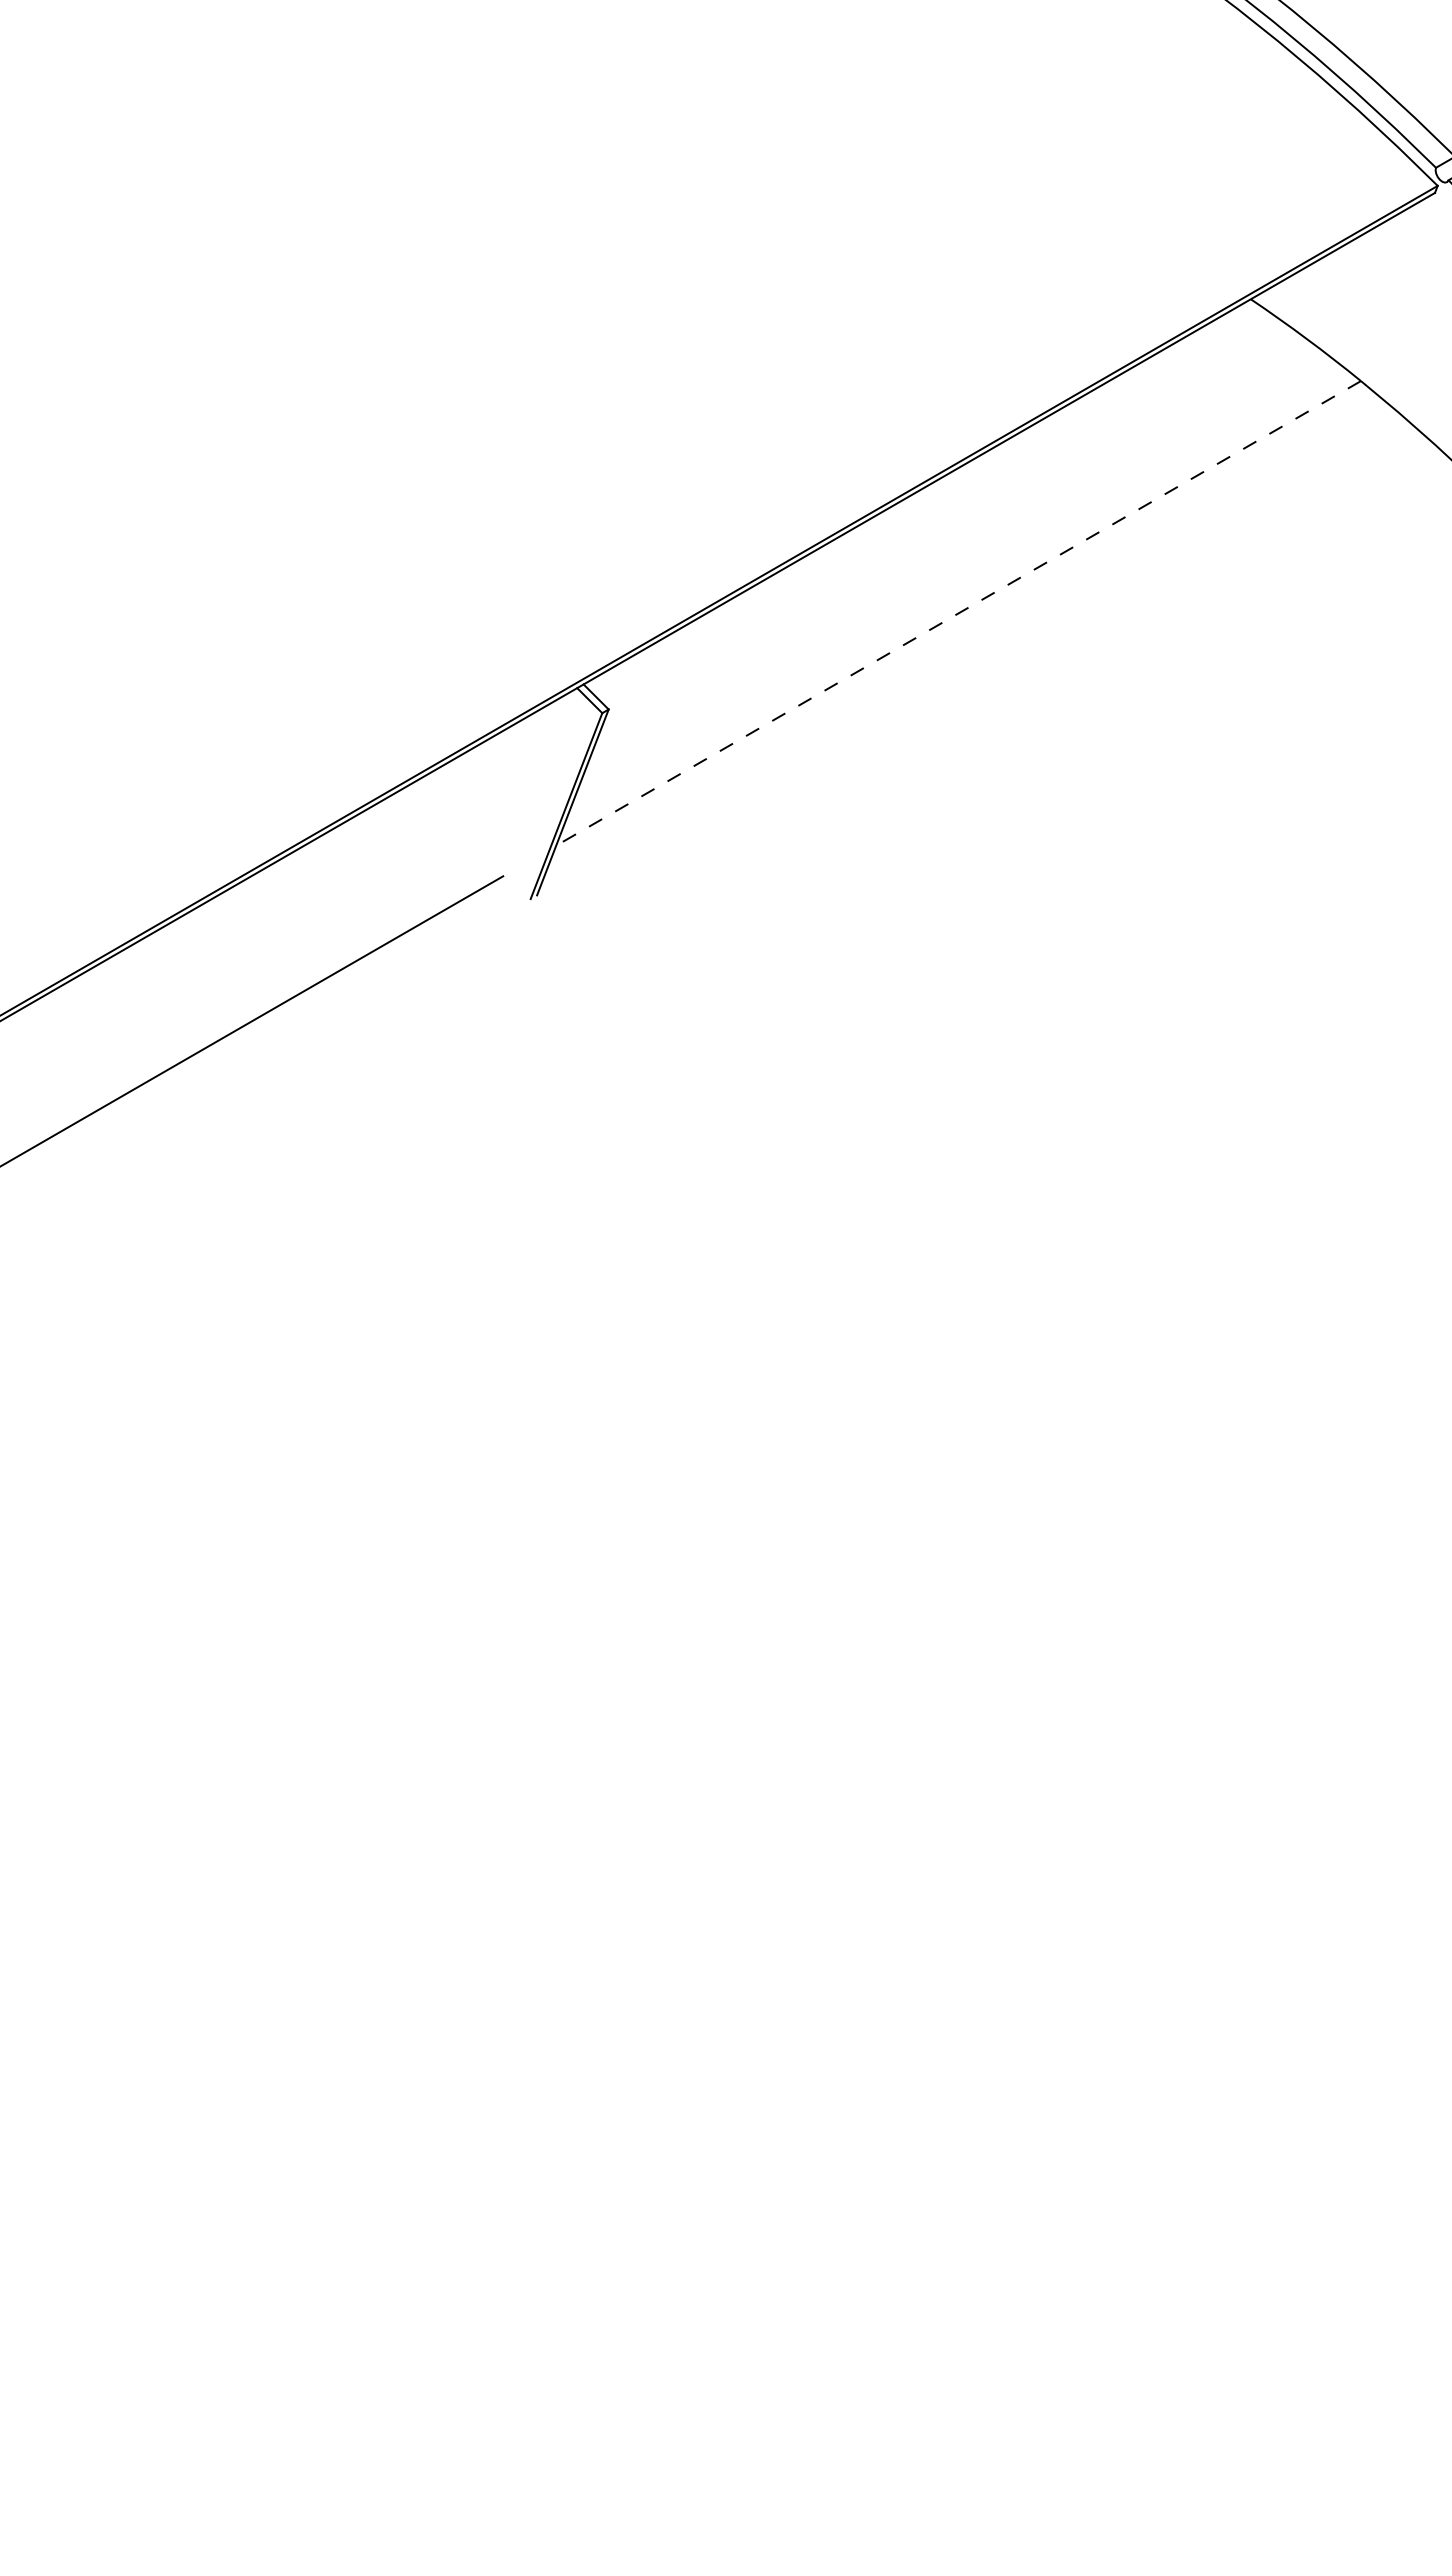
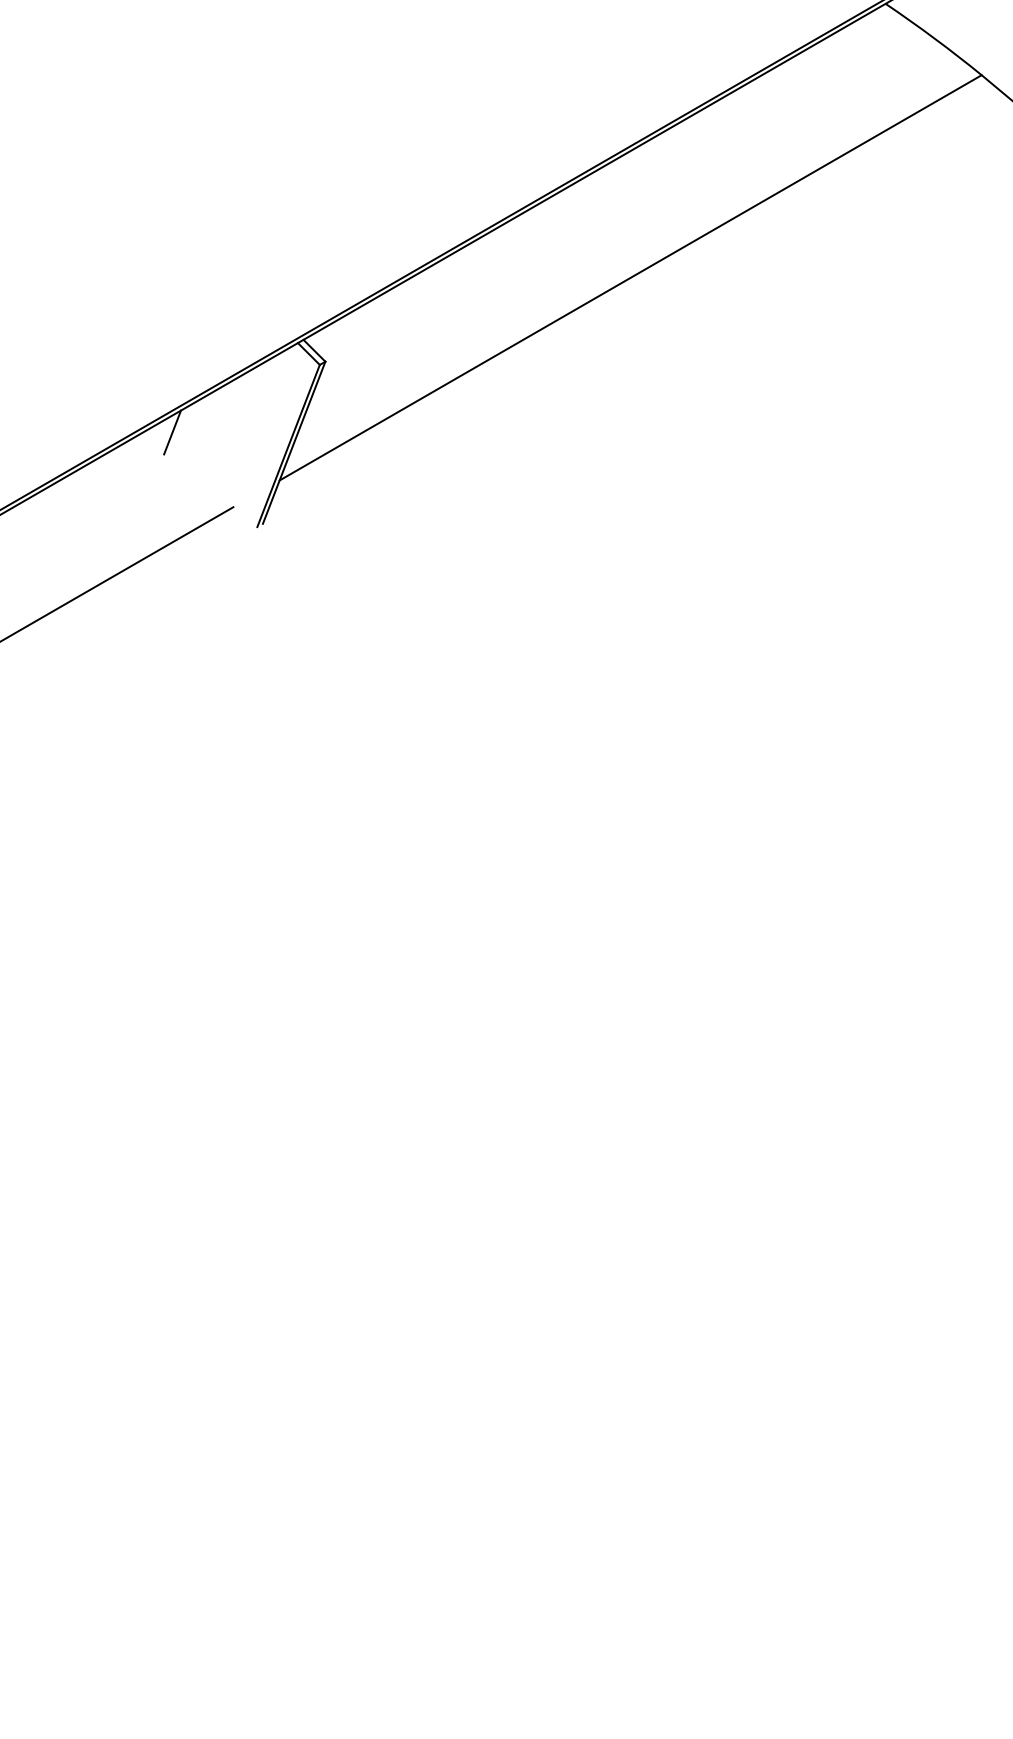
line: (958, 613) -> (630, 277), dashed -> solid
line: (433, 790) -> (172, 432), added

